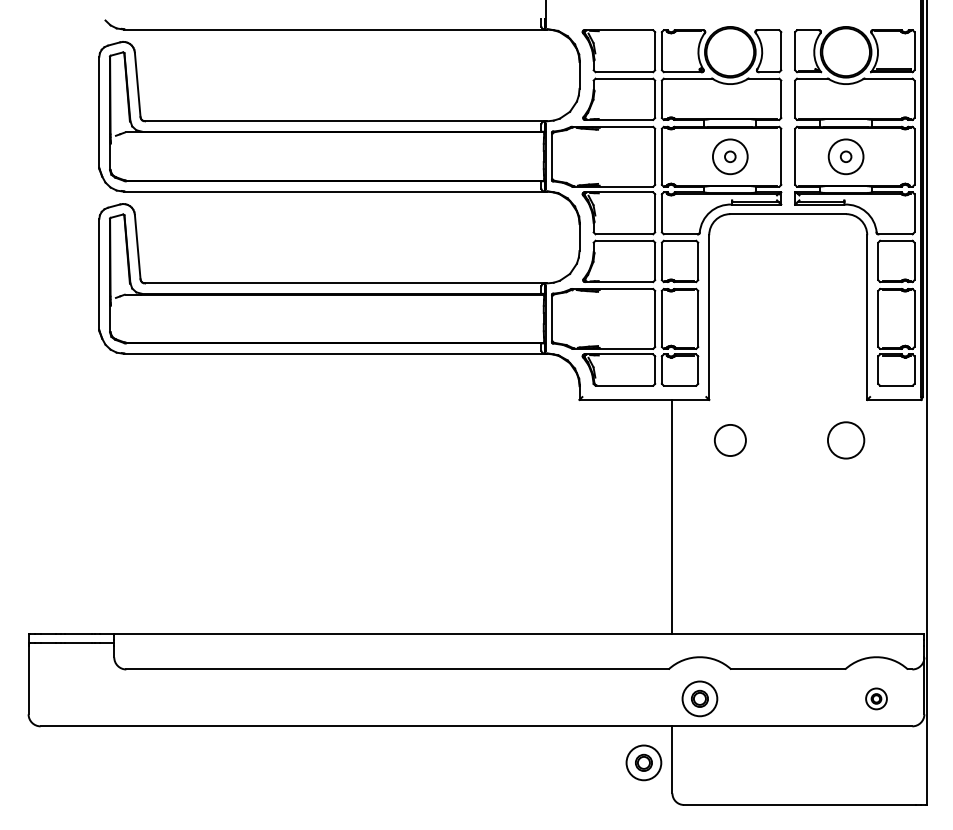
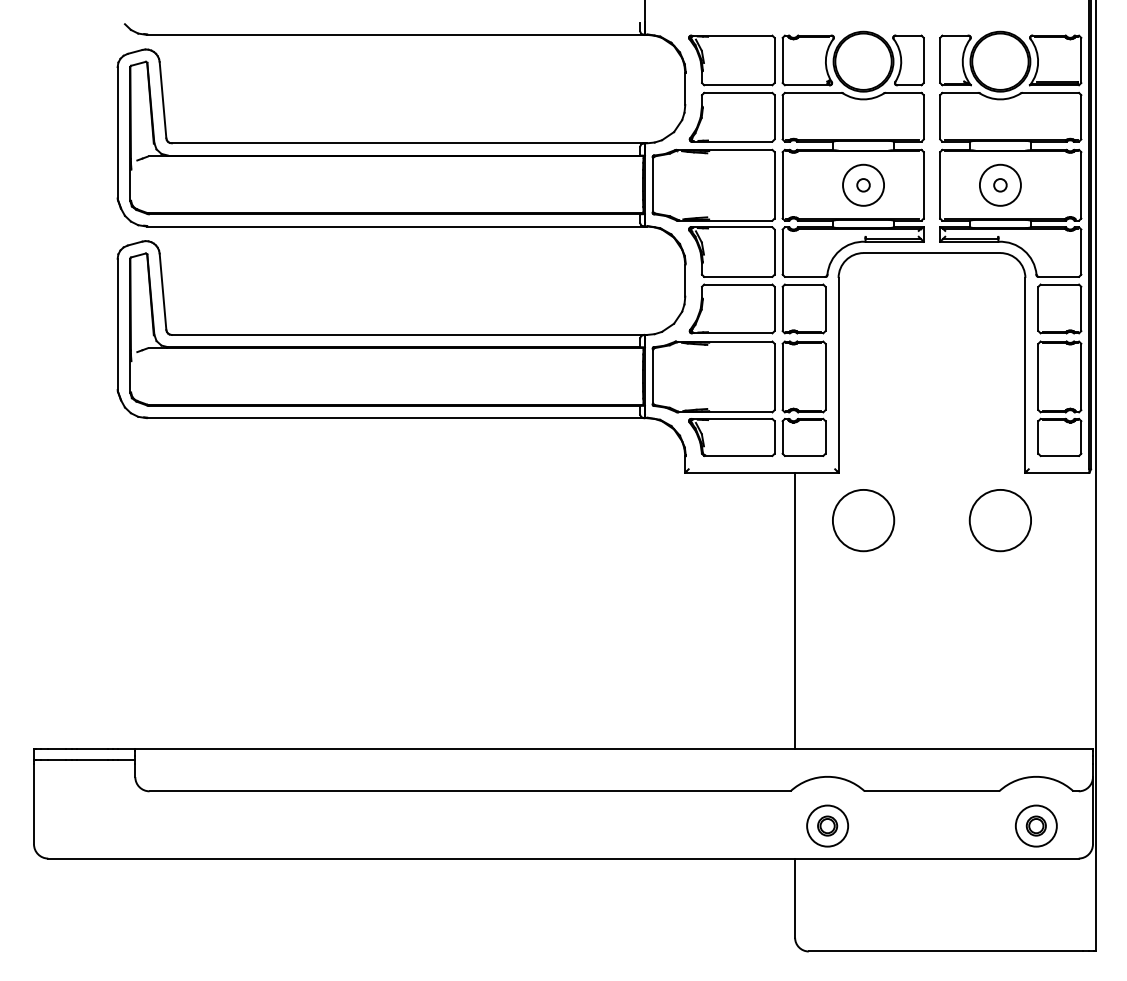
circle: (730, 440) -> (863, 520), size x1.67
circle: (846, 440) -> (1000, 520), size x1.43
part: (876, 698) -> (1036, 825), size x1.67
part: (643, 762) -> (760, 901), removed

